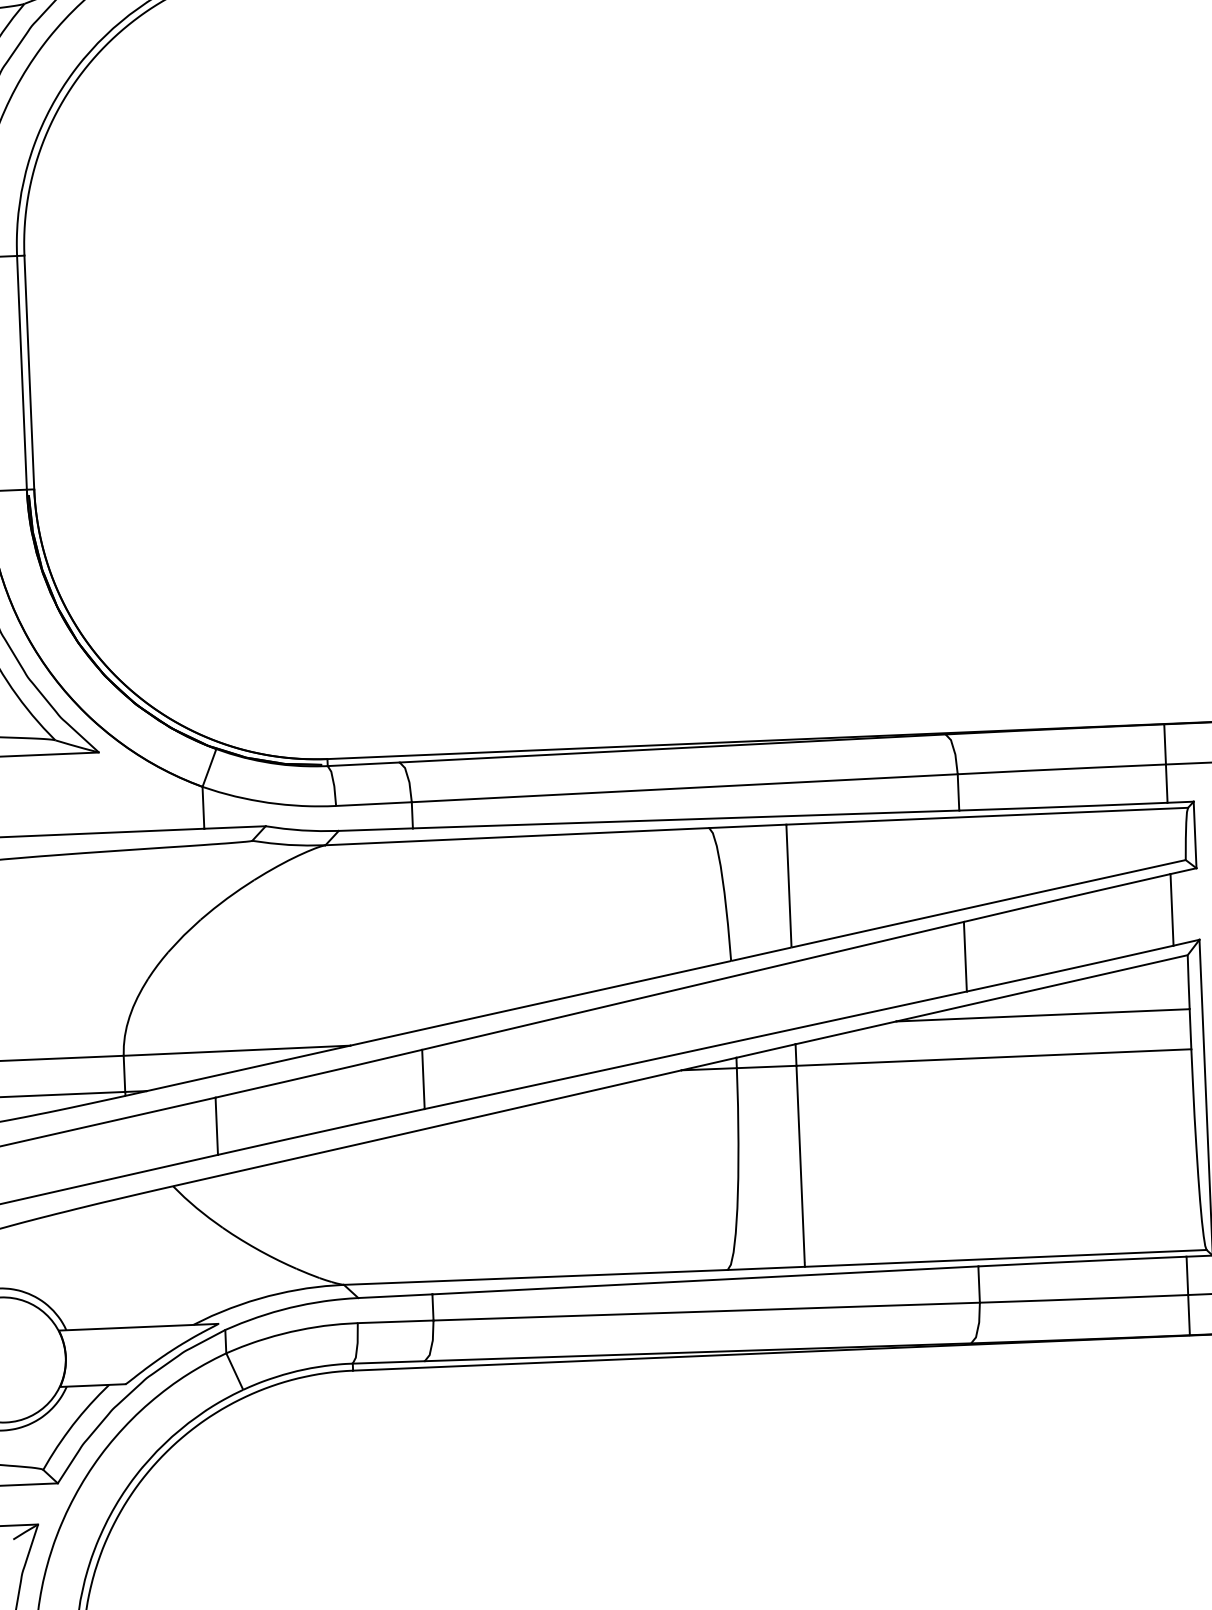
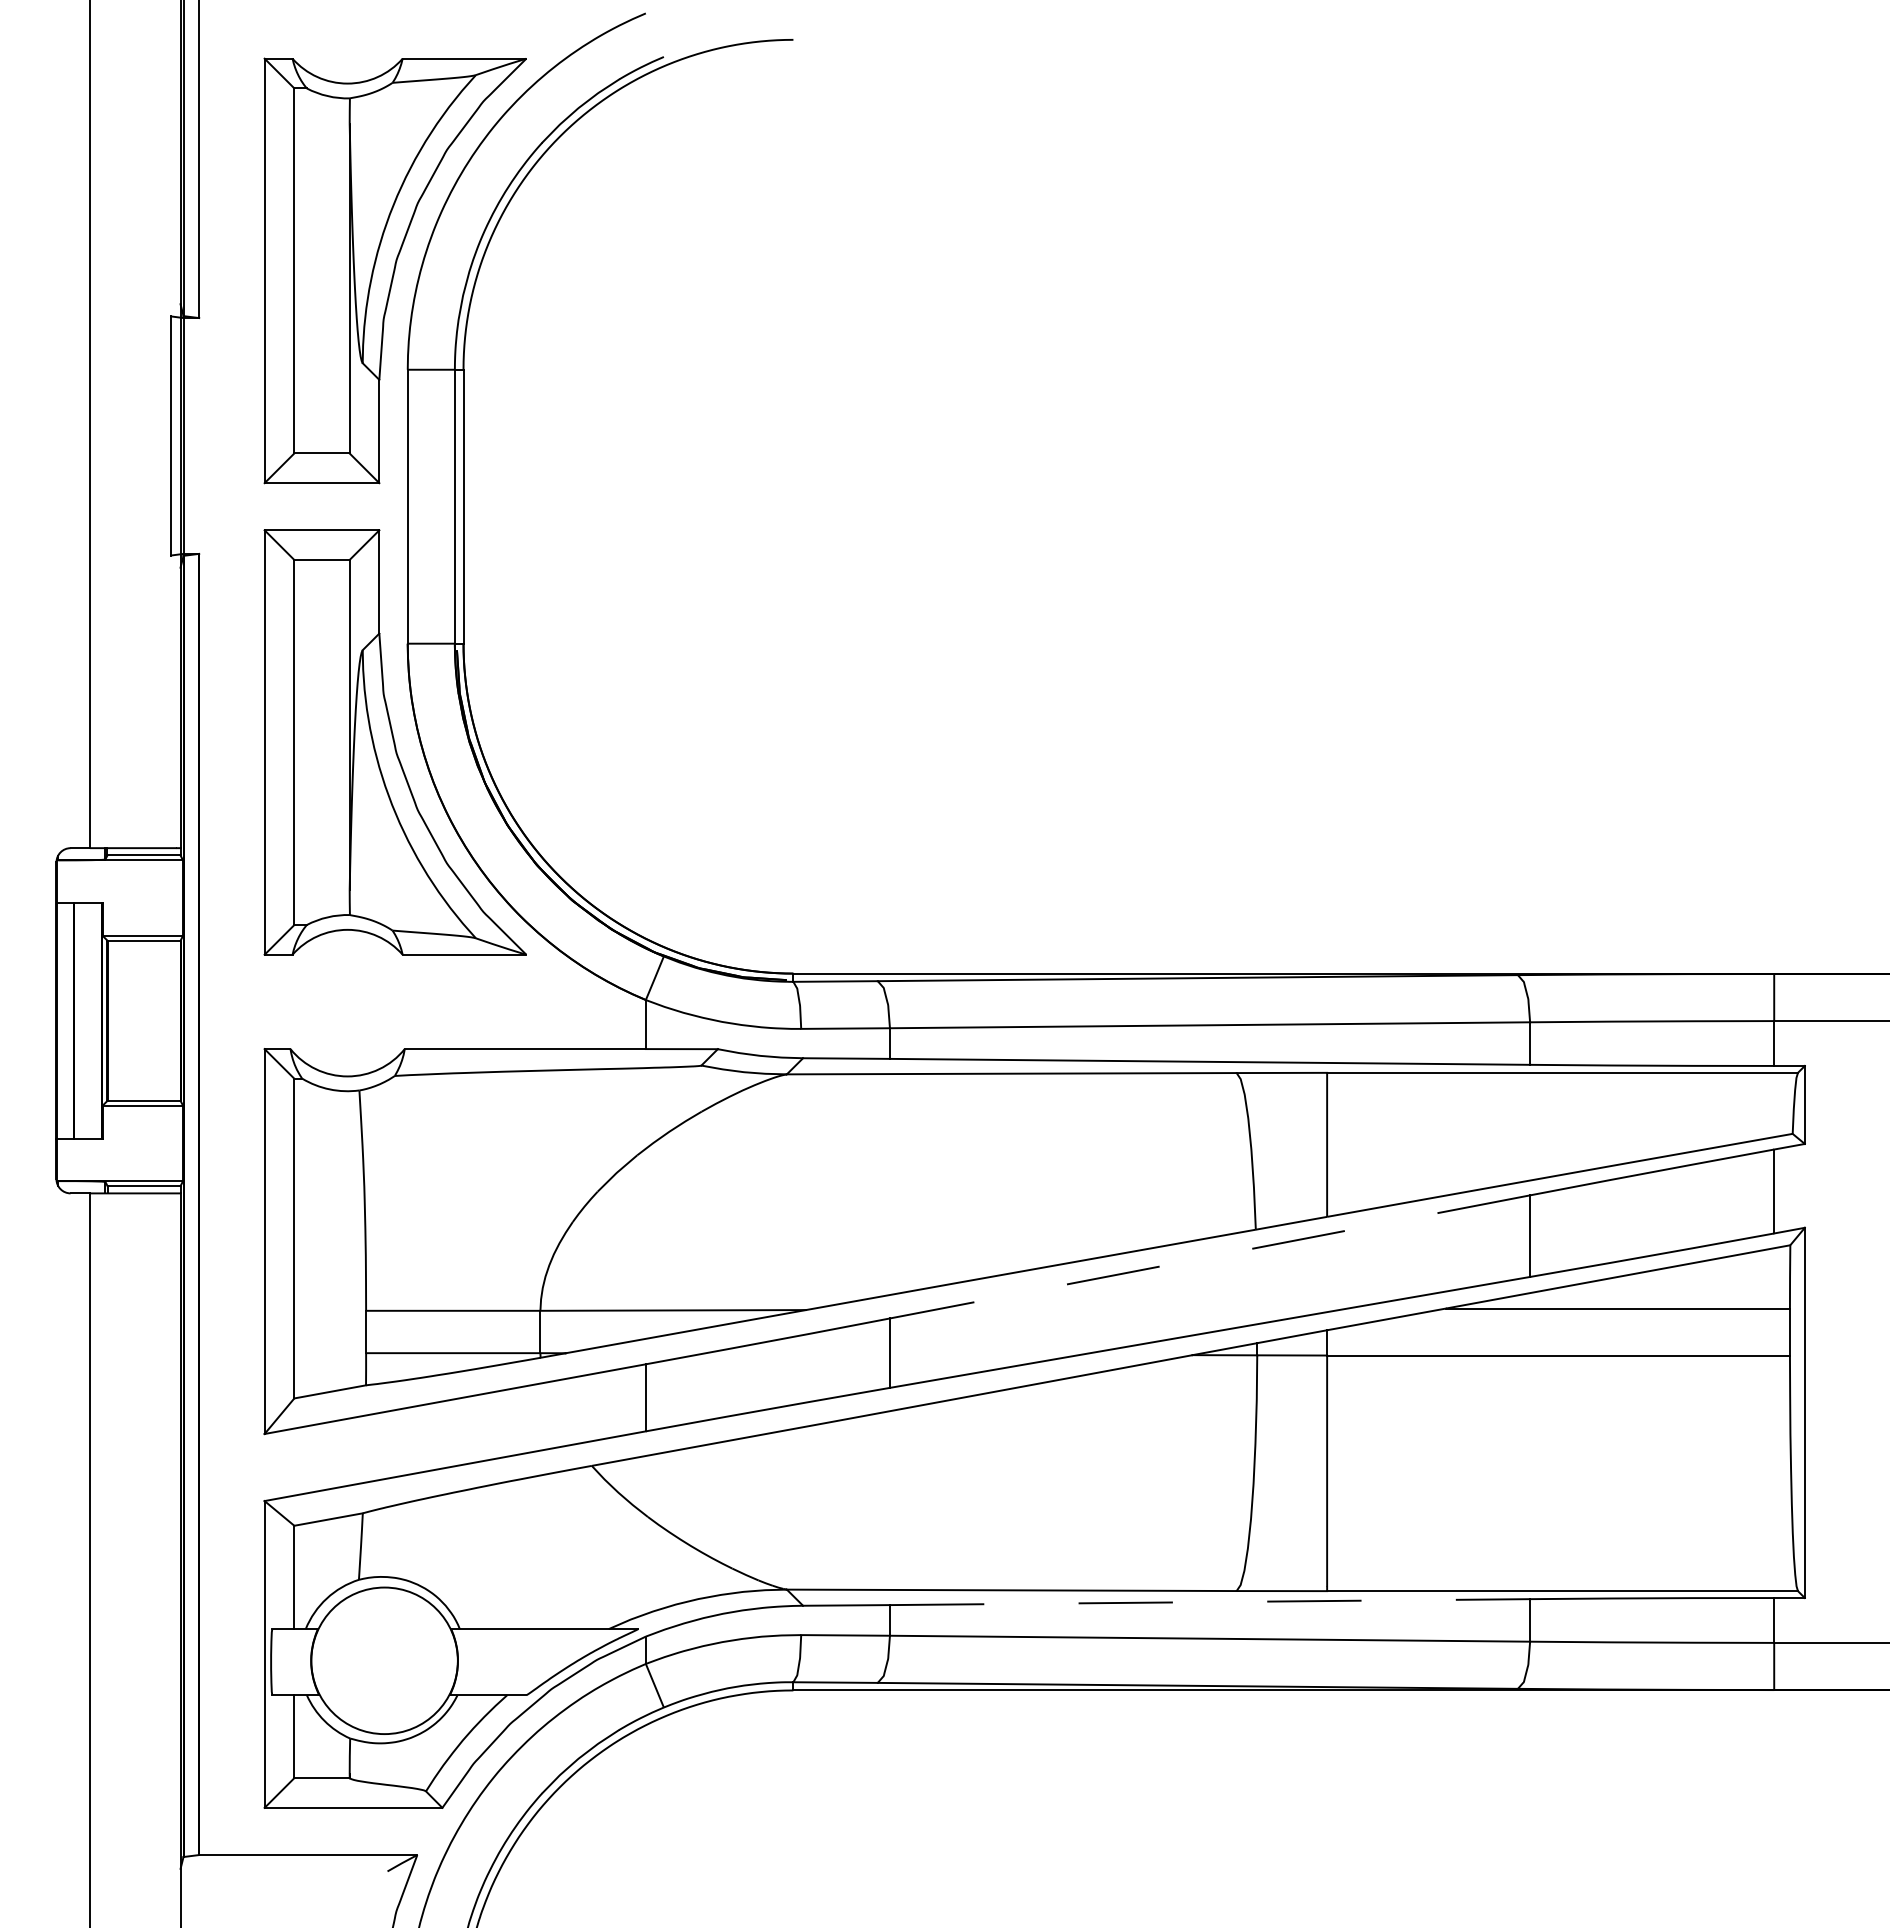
line: (693, 985) -> (1210, 1256), solid -> dashed
line: (705, 1280) -> (1210, 1602), solid -> dashed

